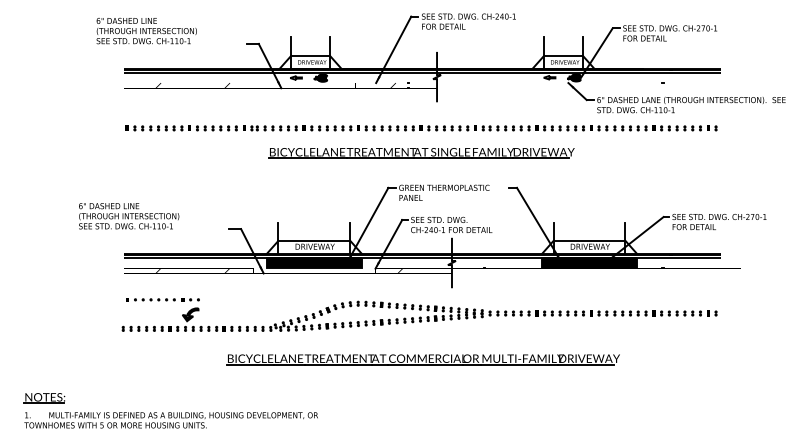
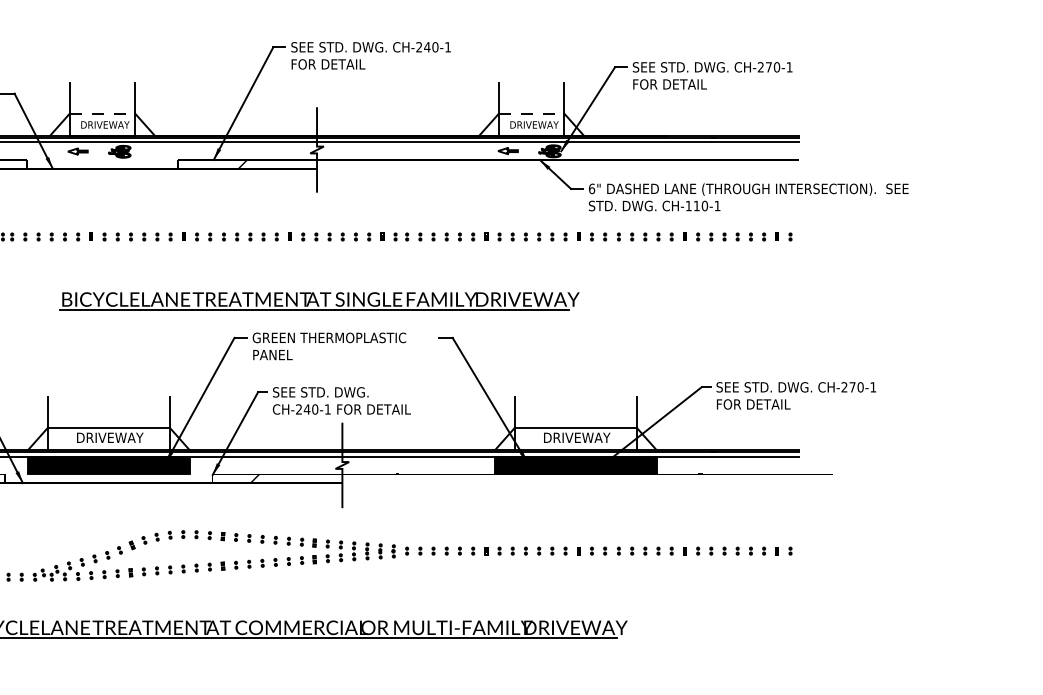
line: (311, 55) -> (104, 113), solid -> dashed
line: (563, 55) -> (531, 113), solid -> dashed
part: (421, 153) -> (319, 301), moved

